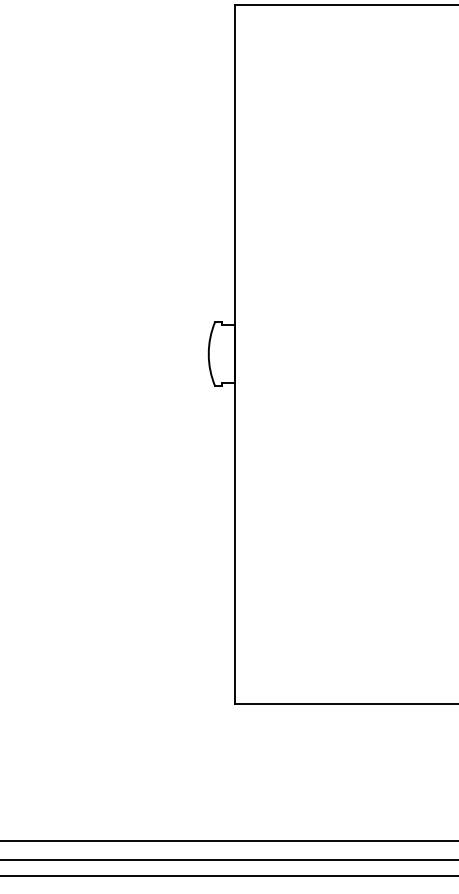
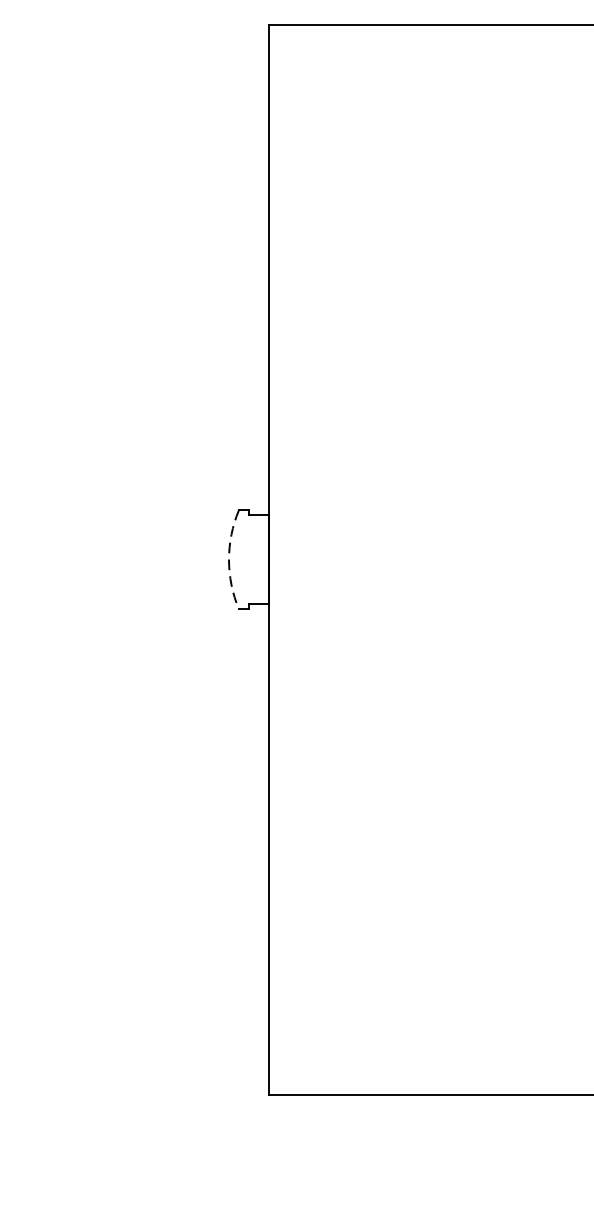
arc: (208, 354) -> (228, 560), solid -> dashed

